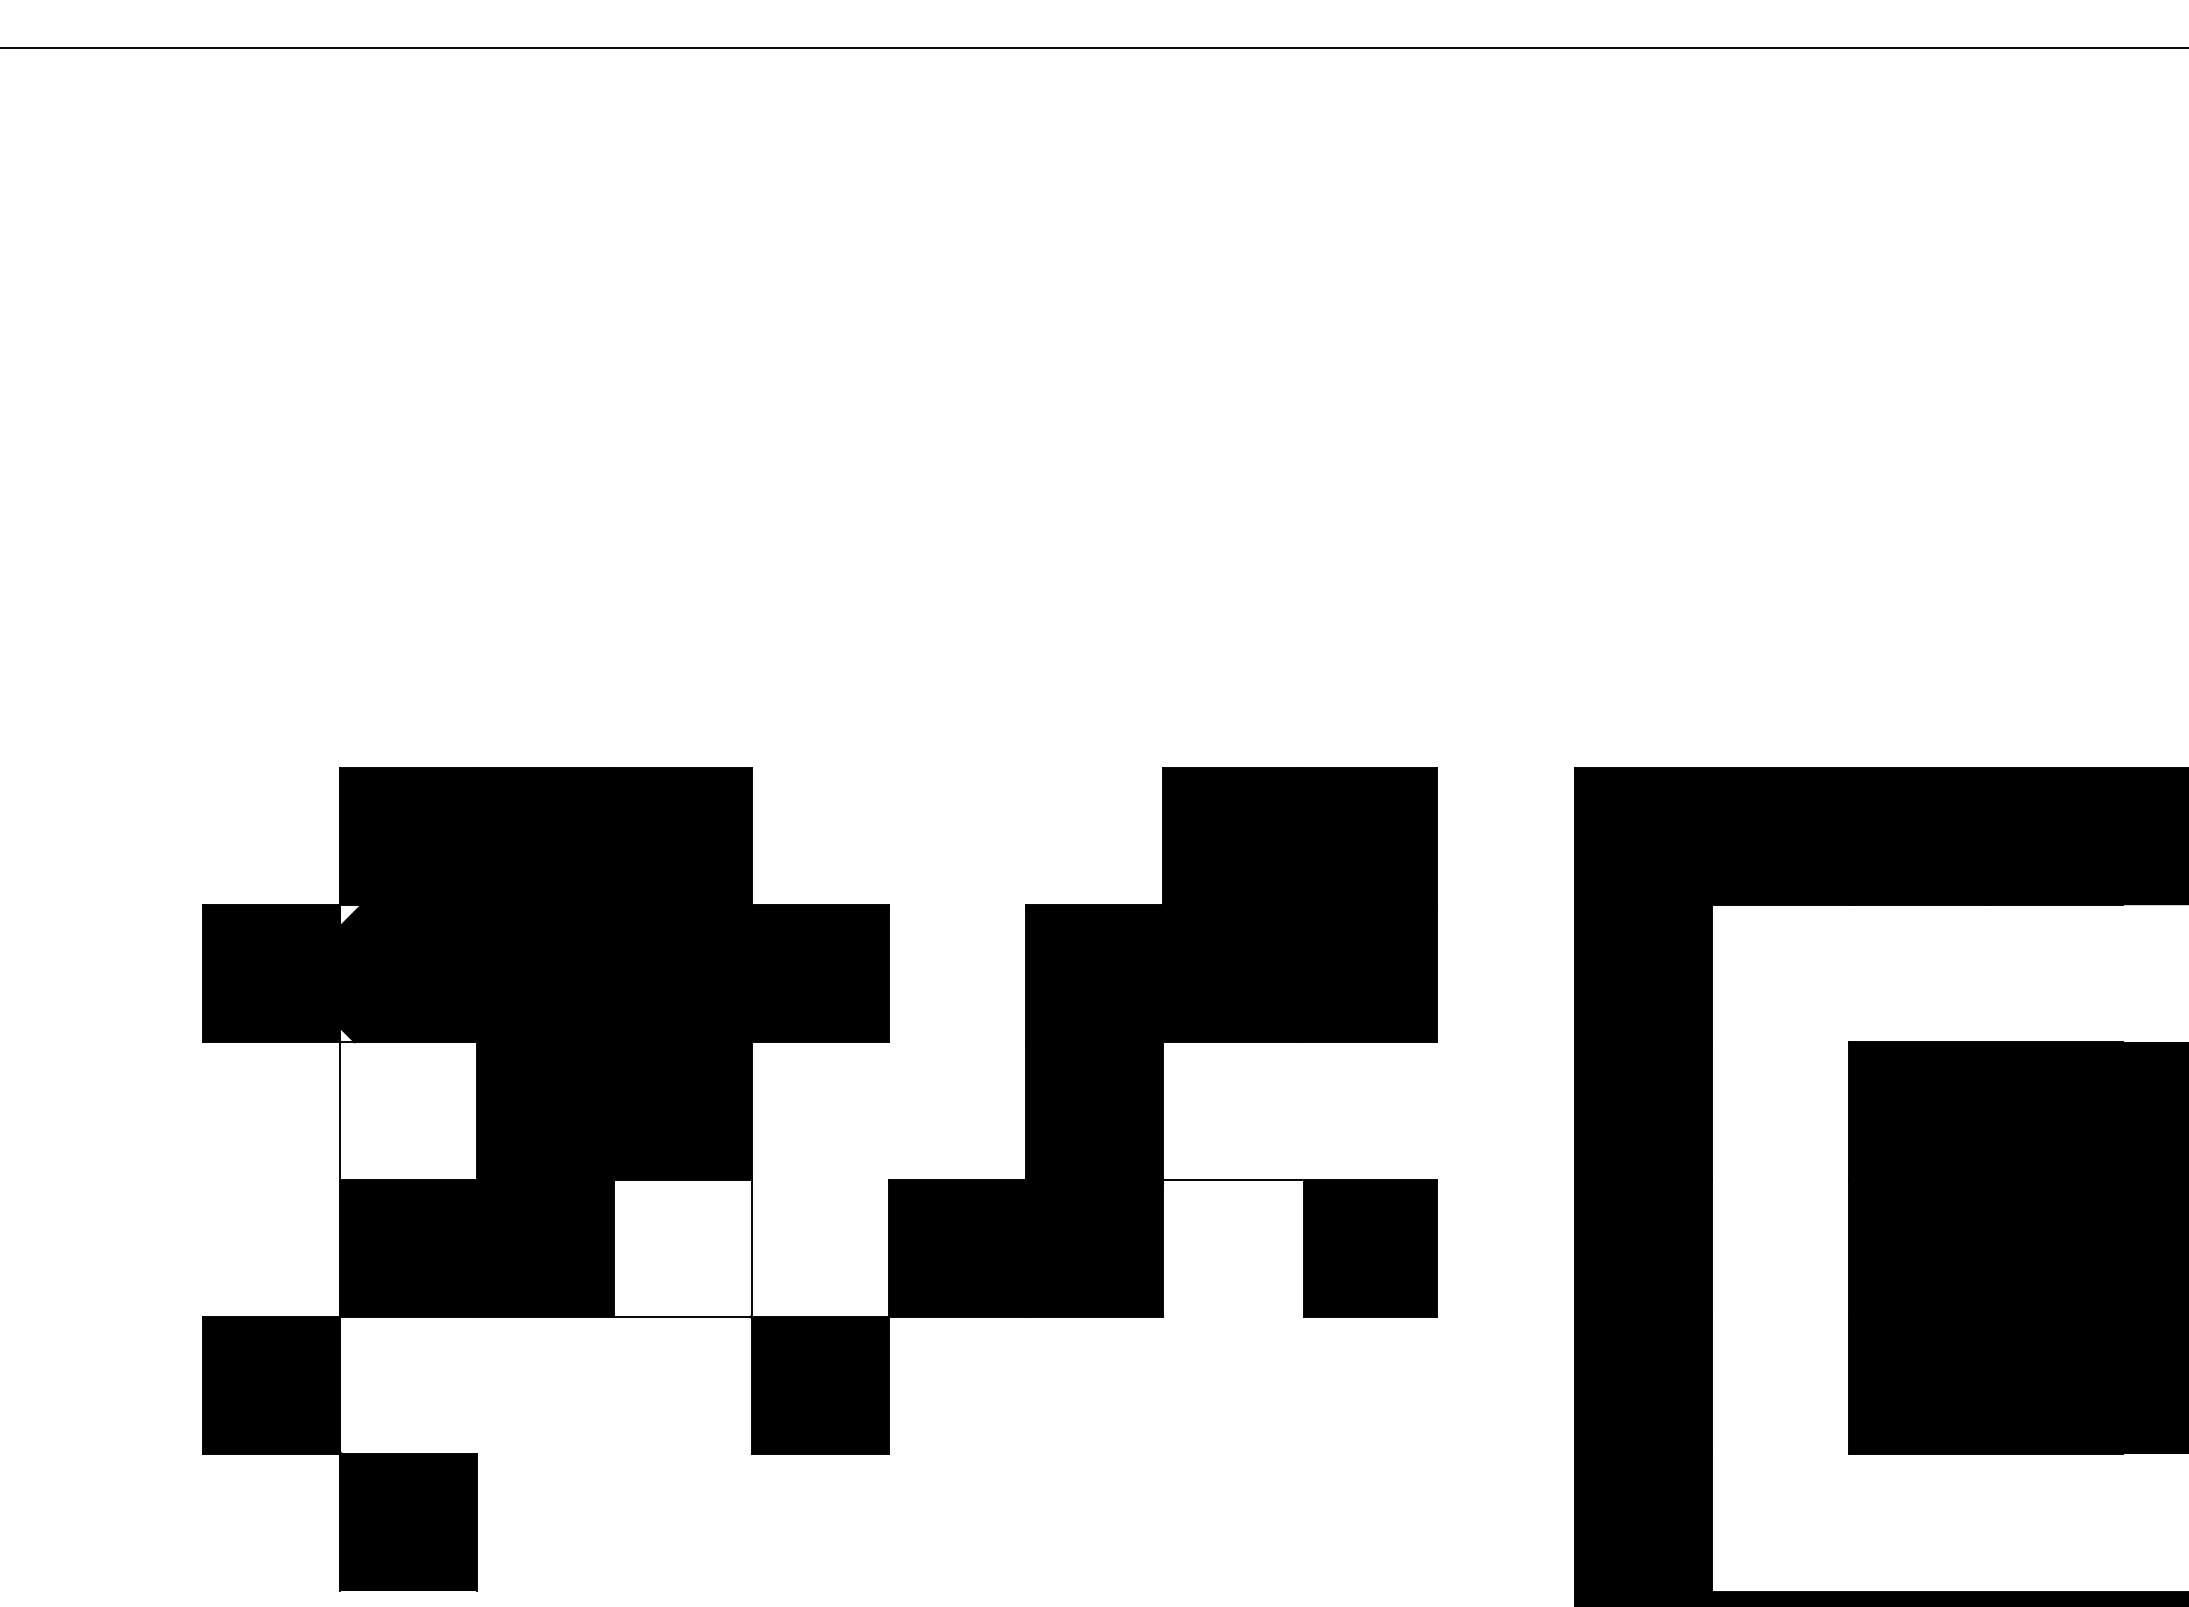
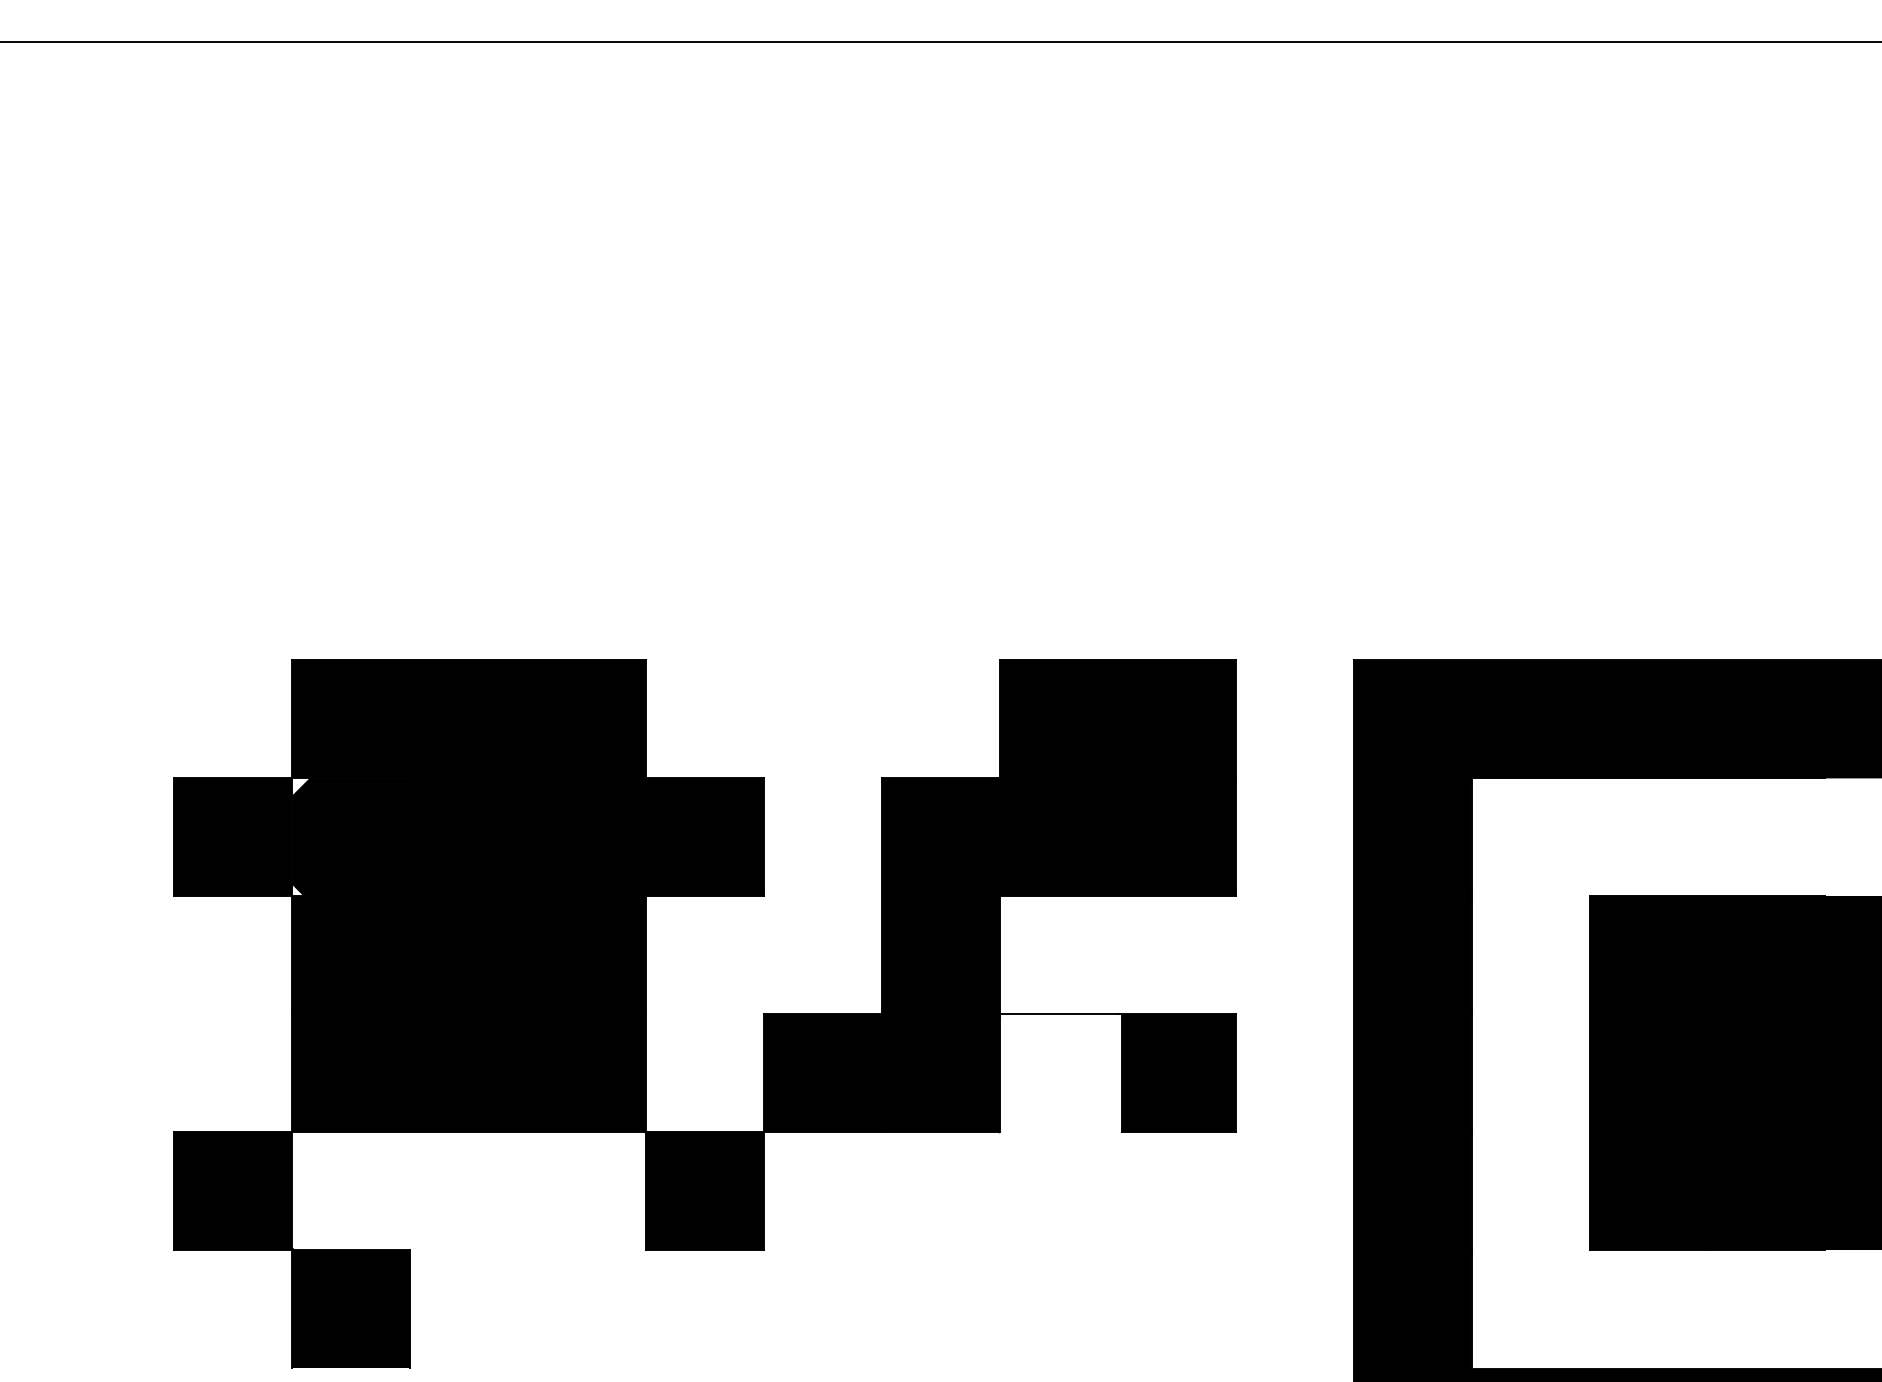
fill: (408, 1110) -> (351, 954), added
fill: (682, 1247) -> (586, 1072), added

